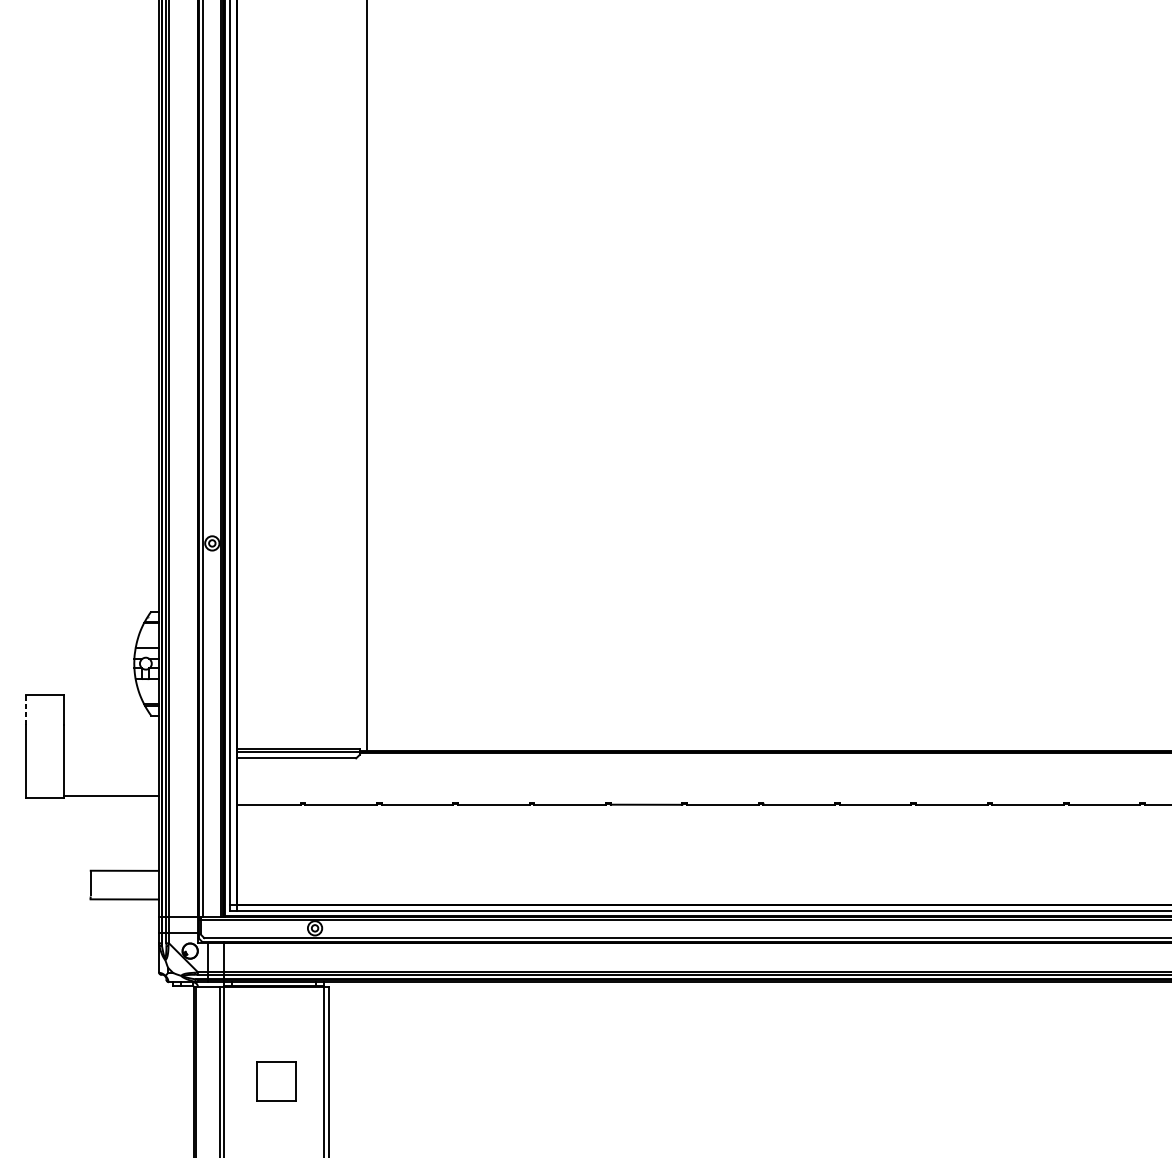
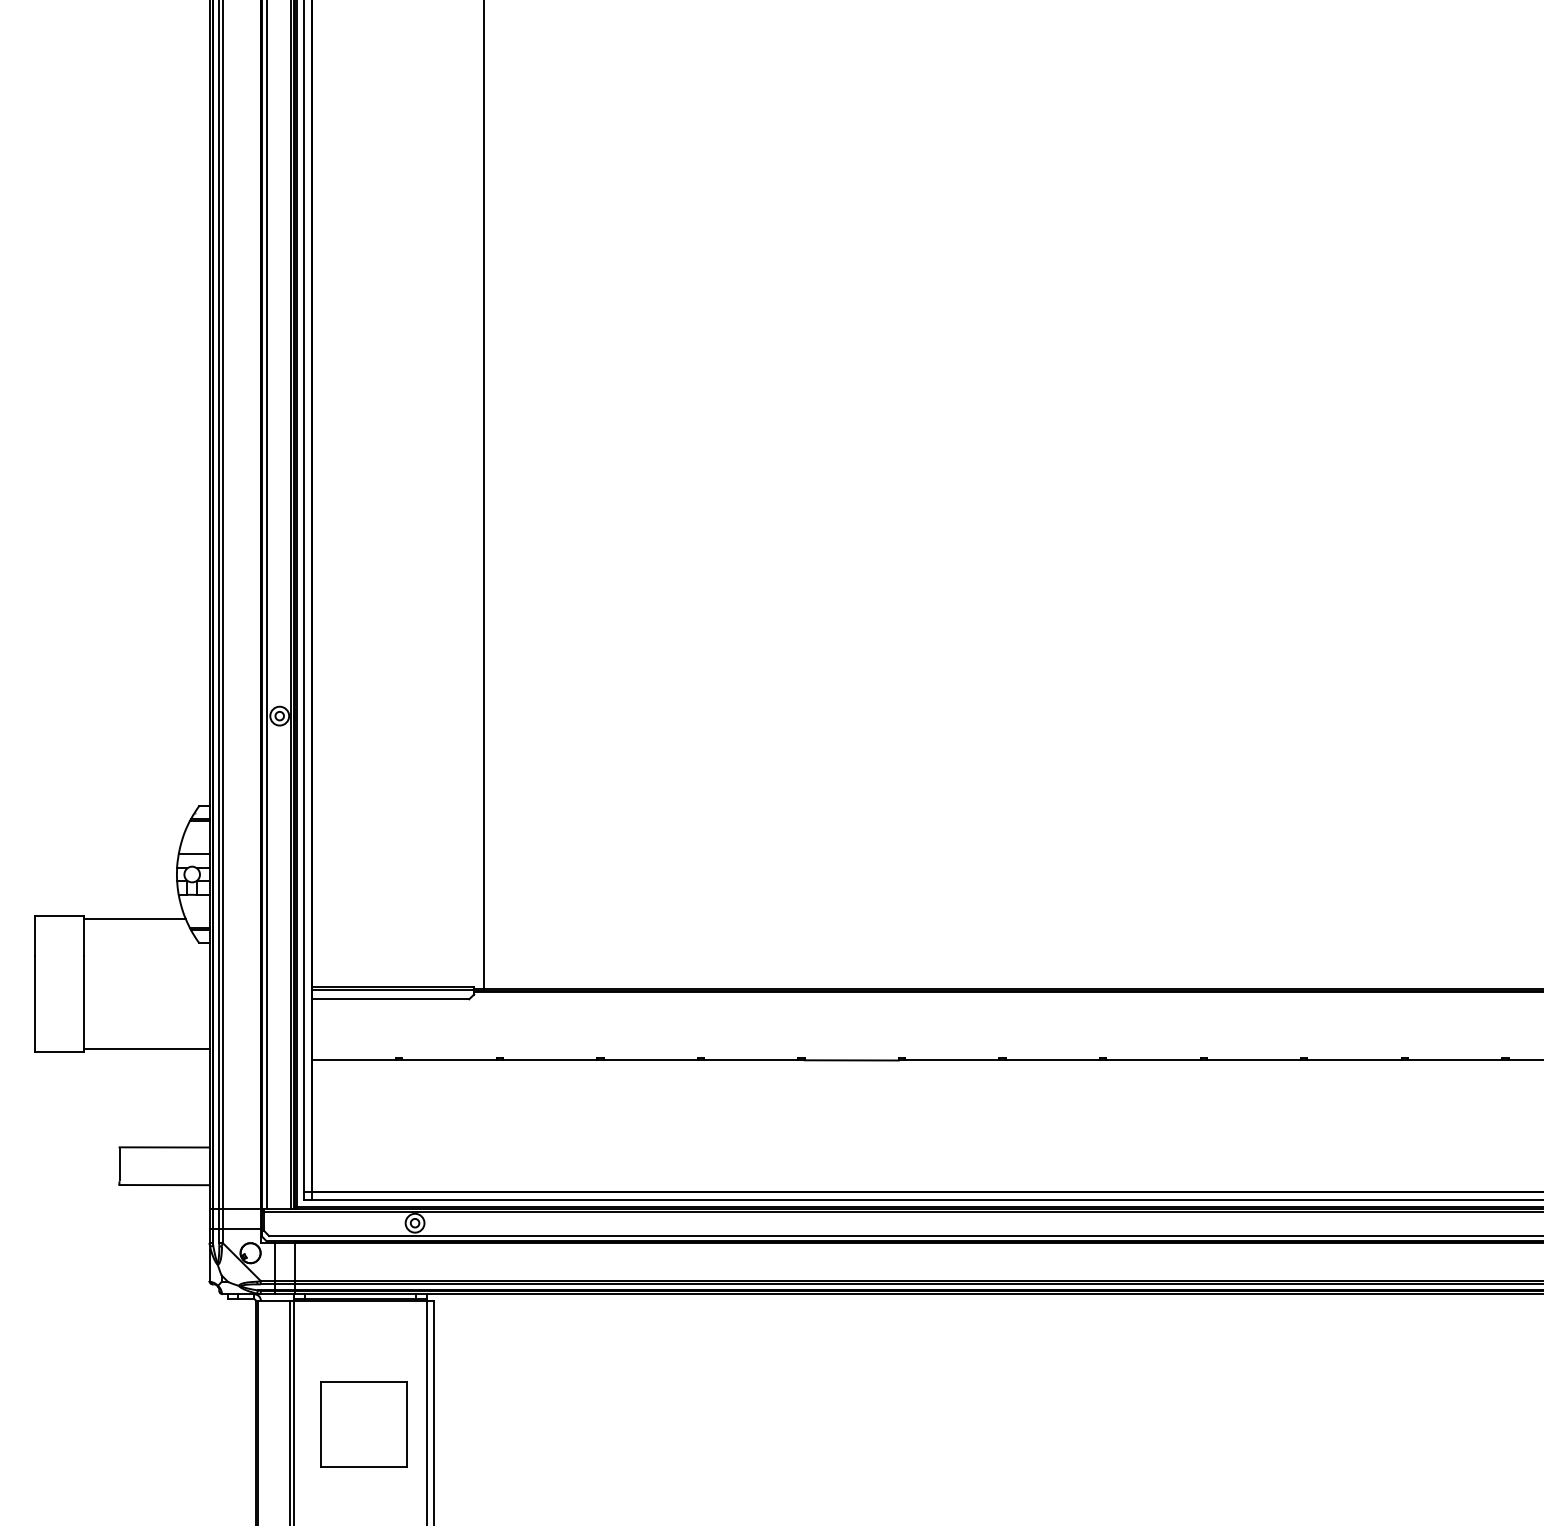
line: (102, 697) -> (134, 918), added
line: (26, 710) -> (34, 936), dashed -> solid
part: (275, 1081) -> (363, 1424), size x1.67

